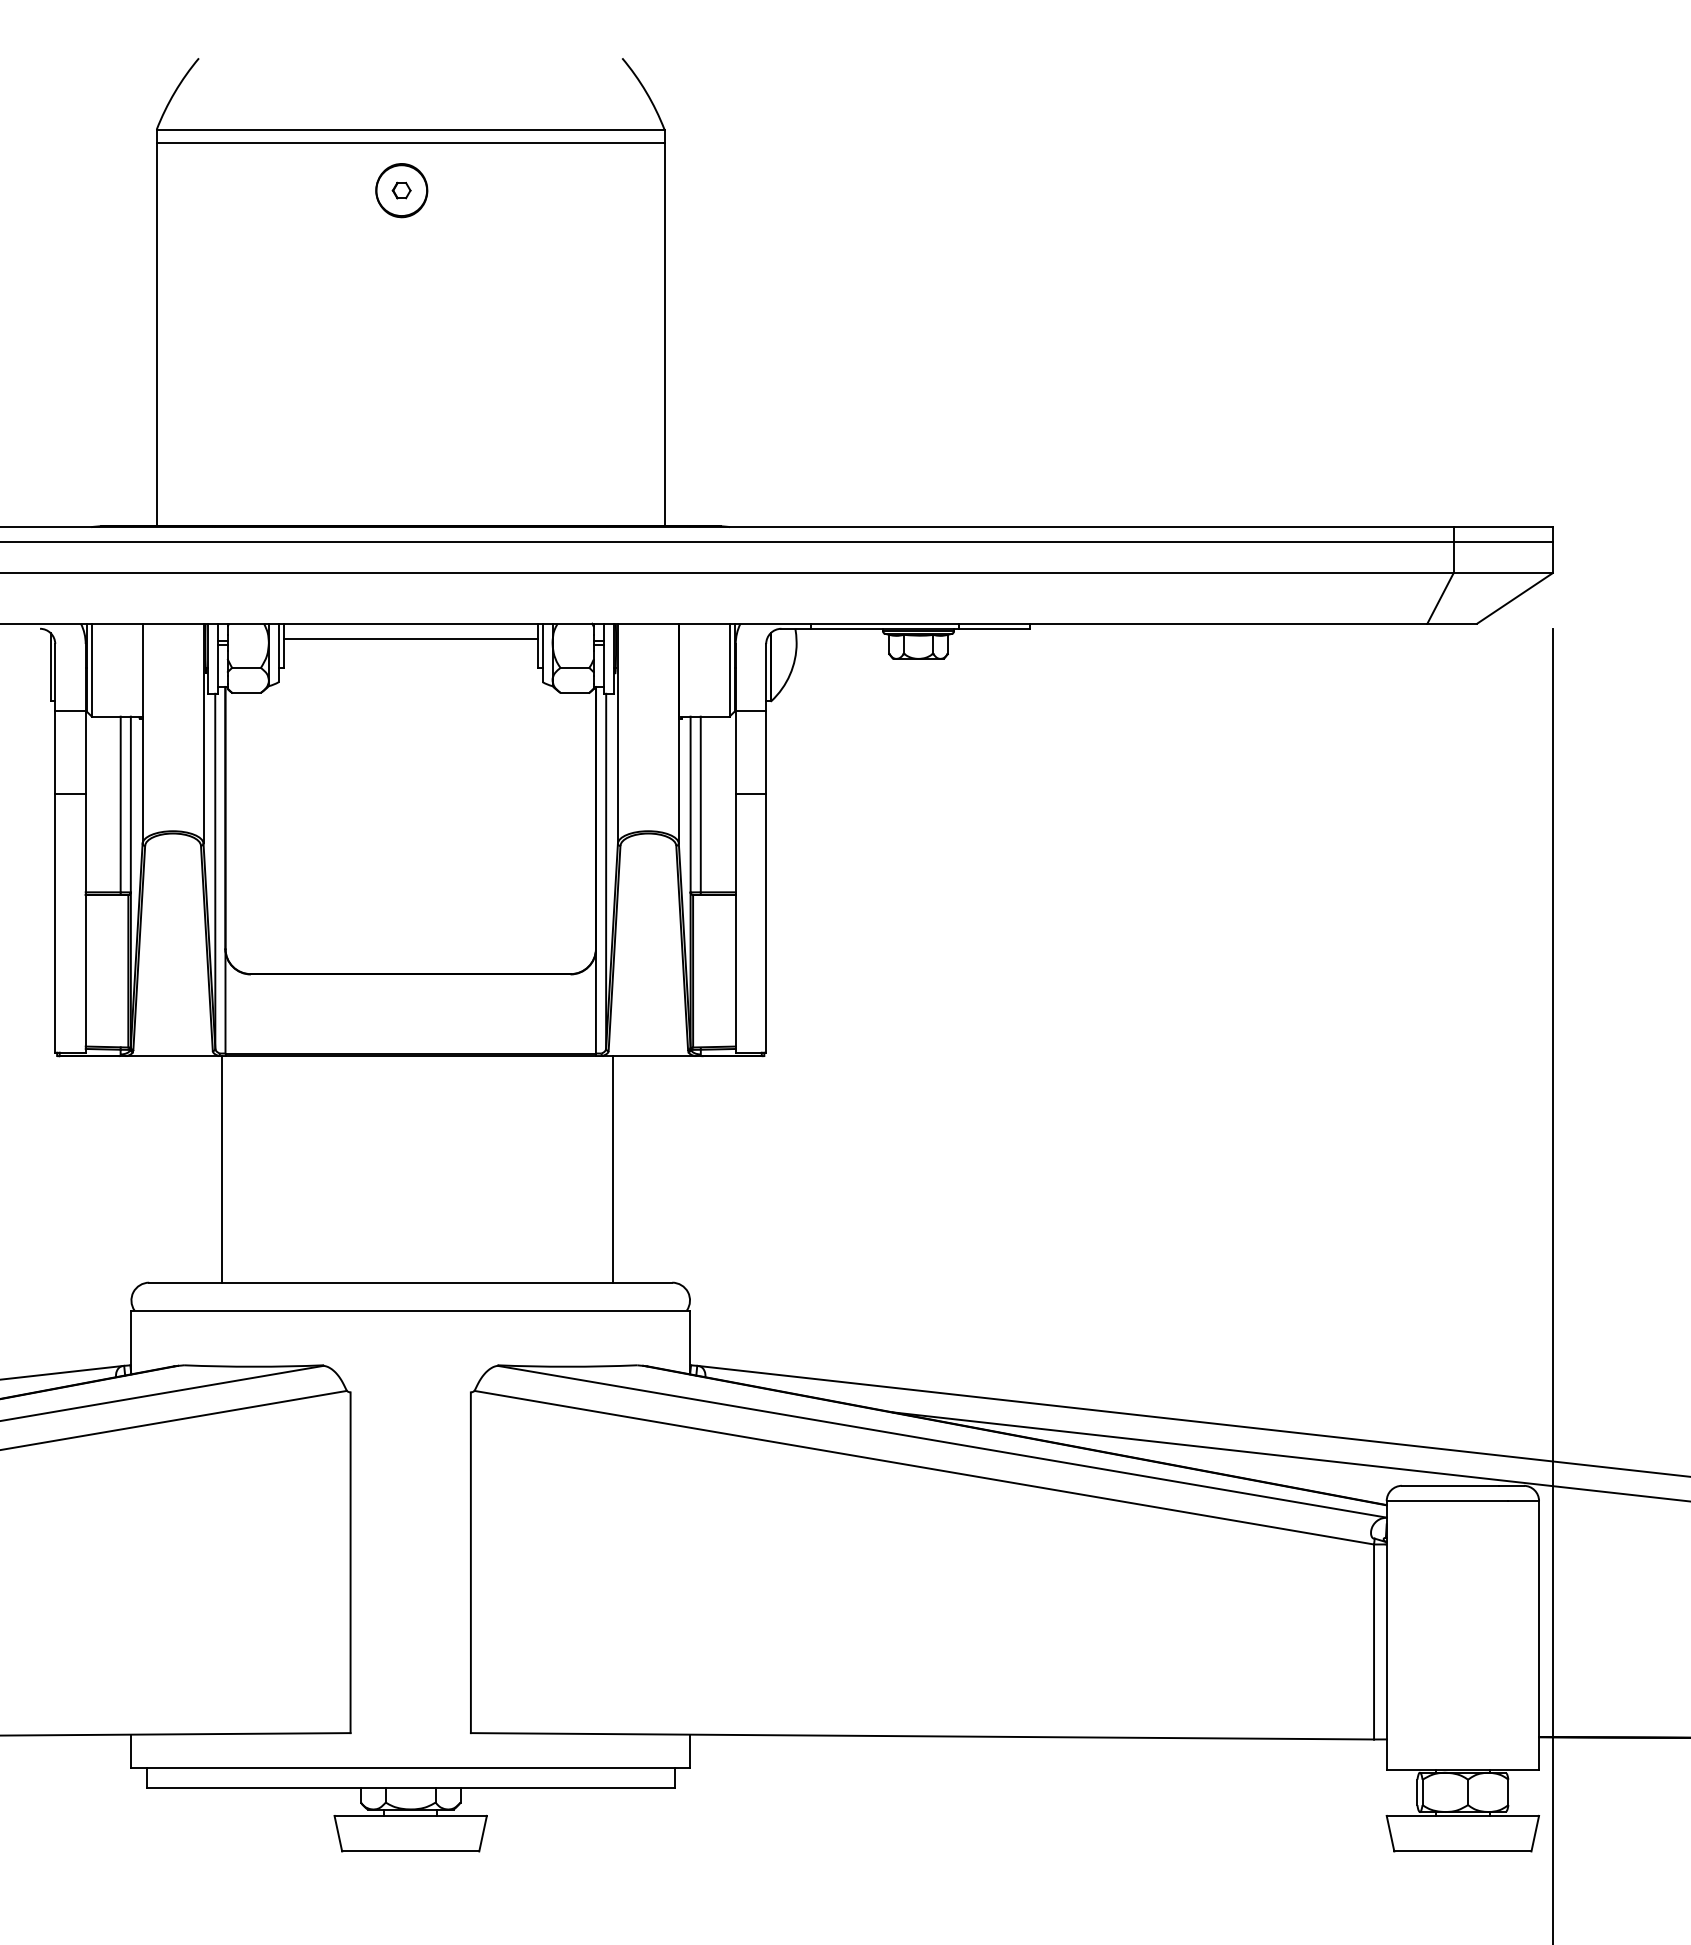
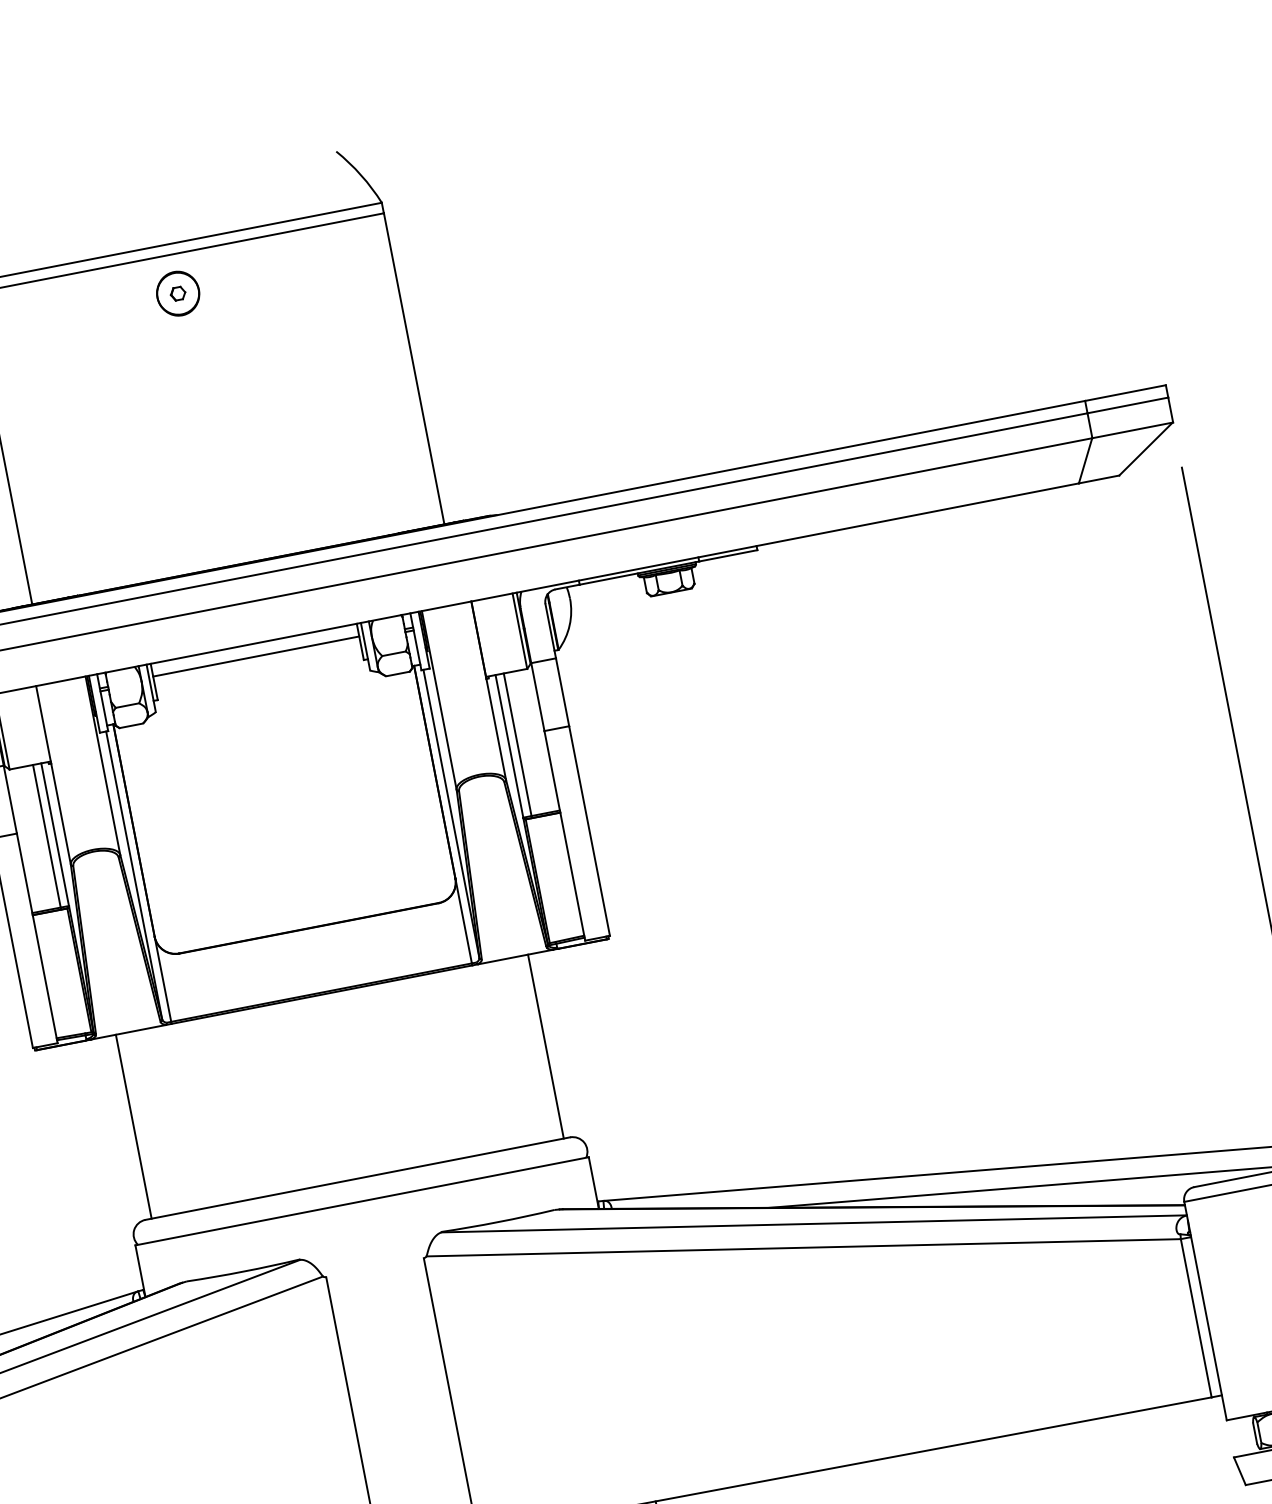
line: (221, 1169) -> (133, 1126), moved
line: (612, 1169) -> (545, 1046), moved

